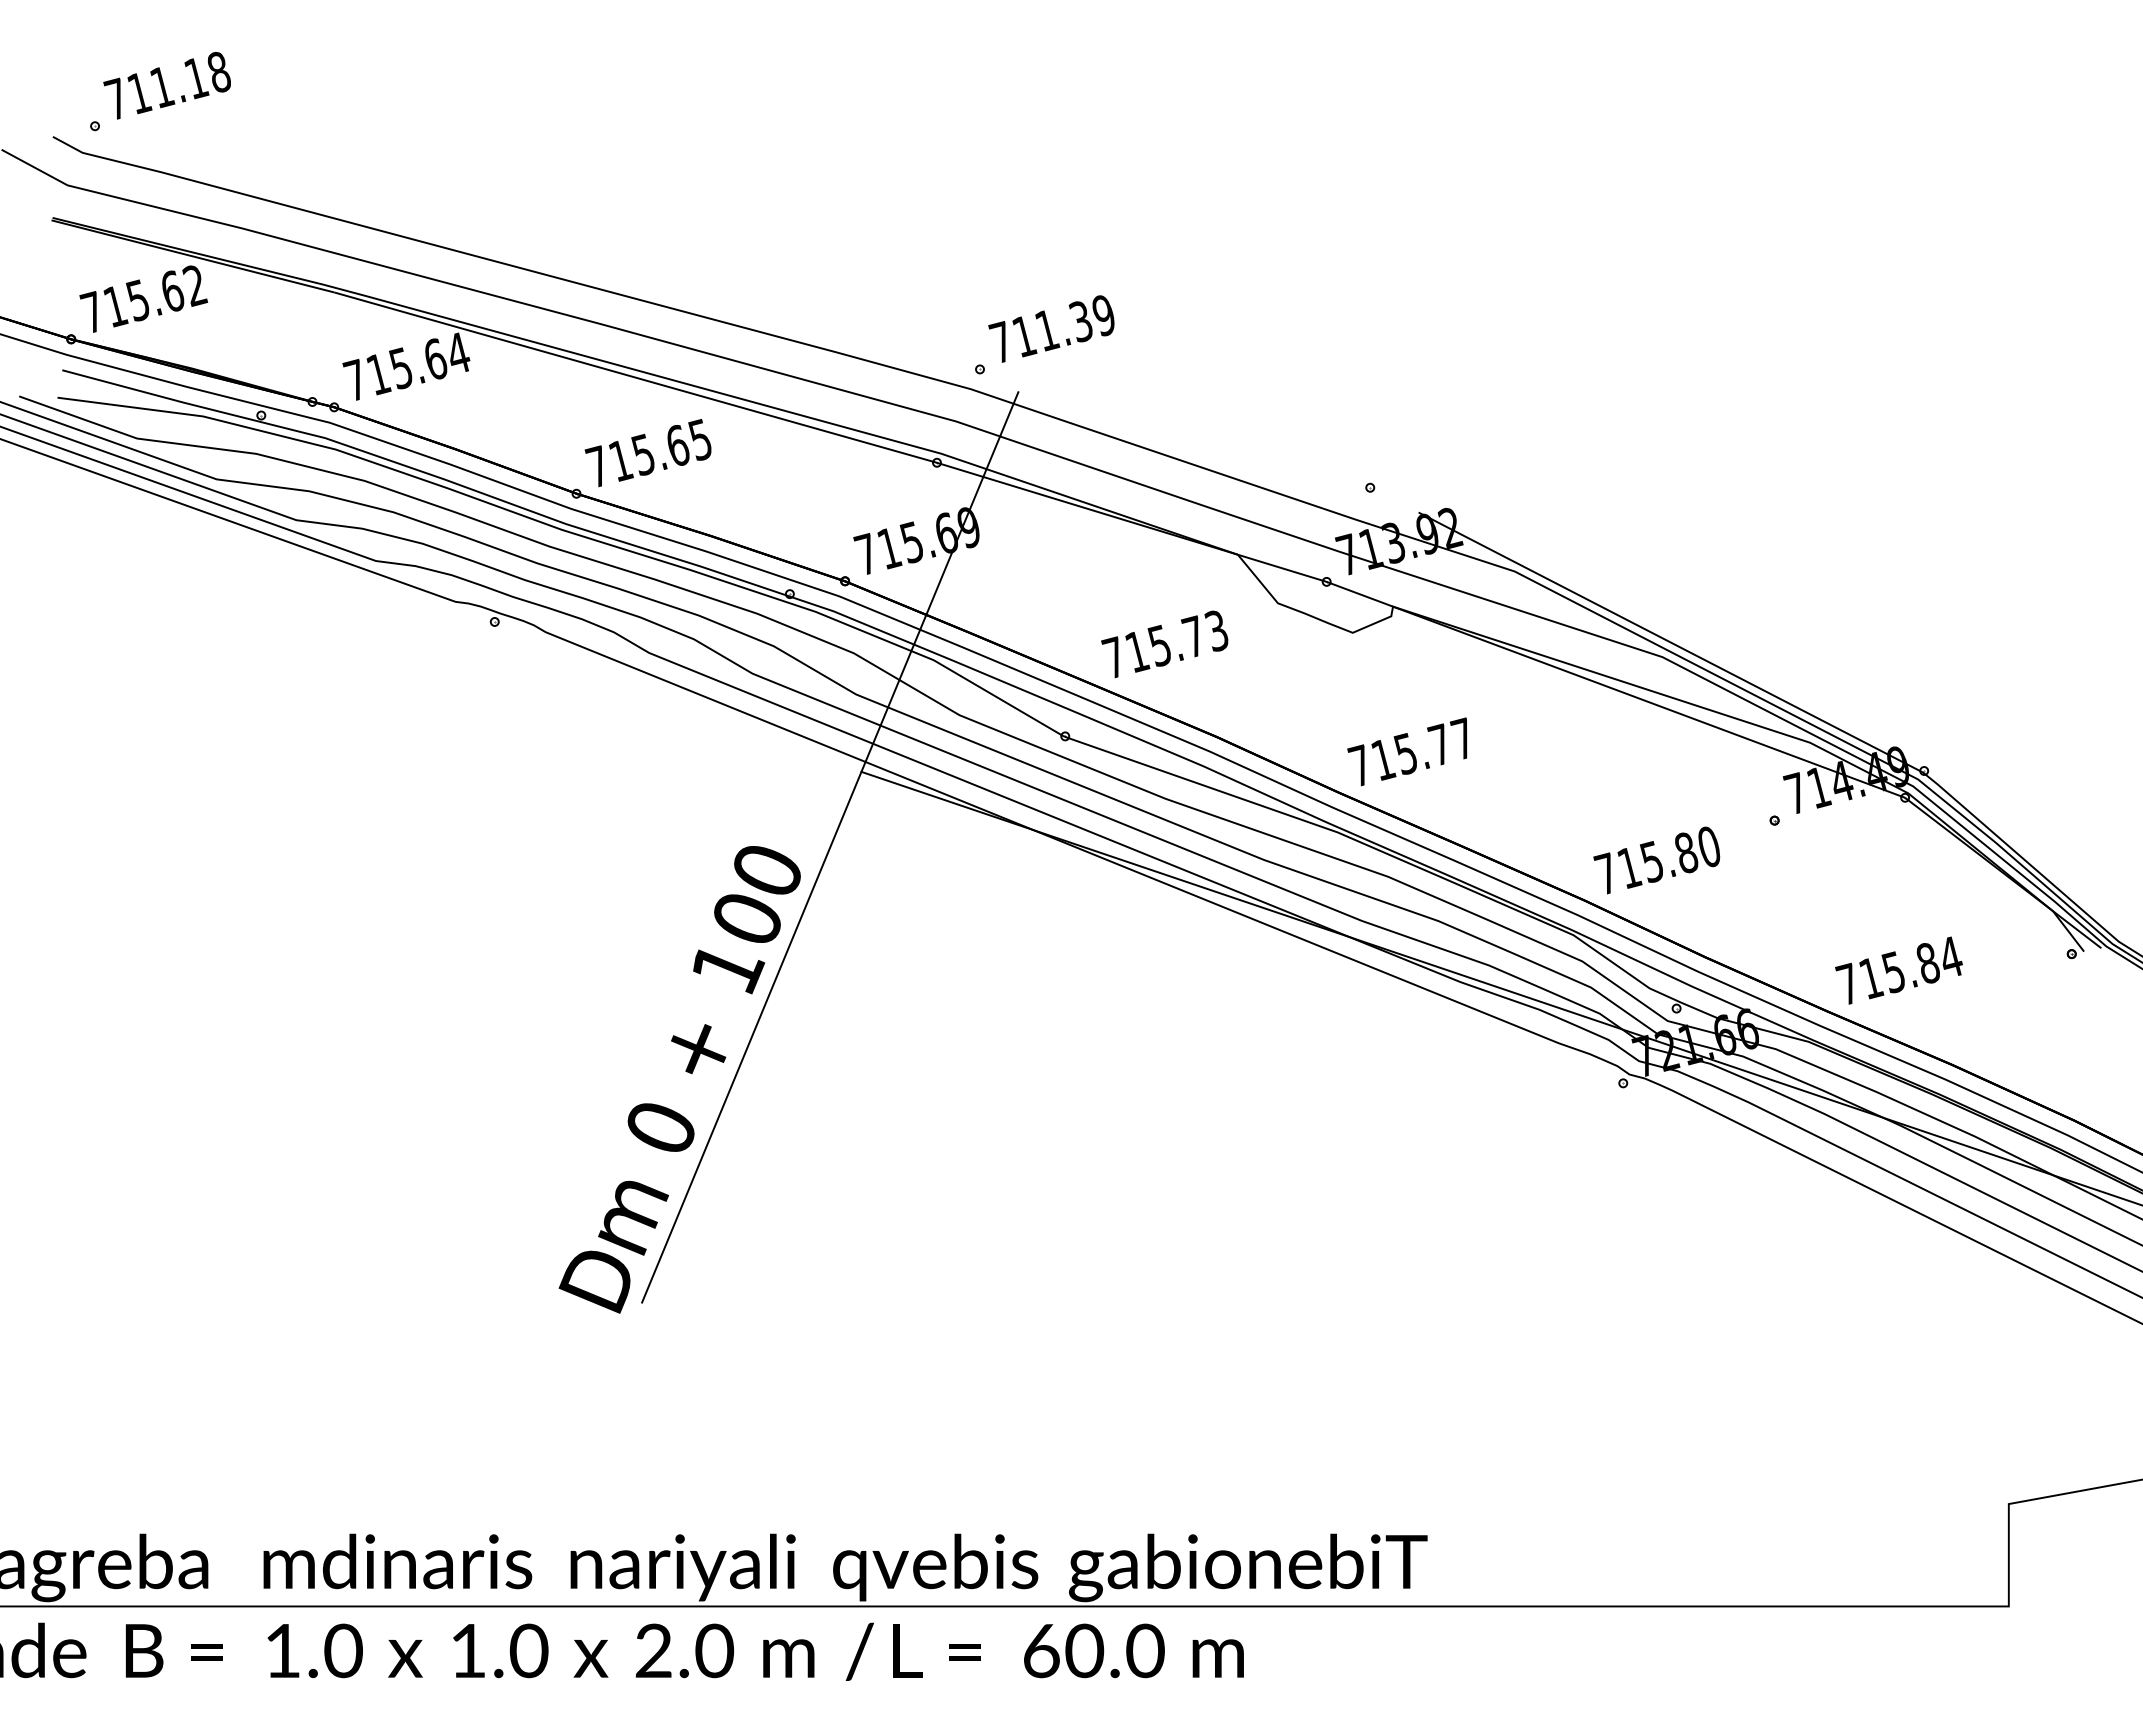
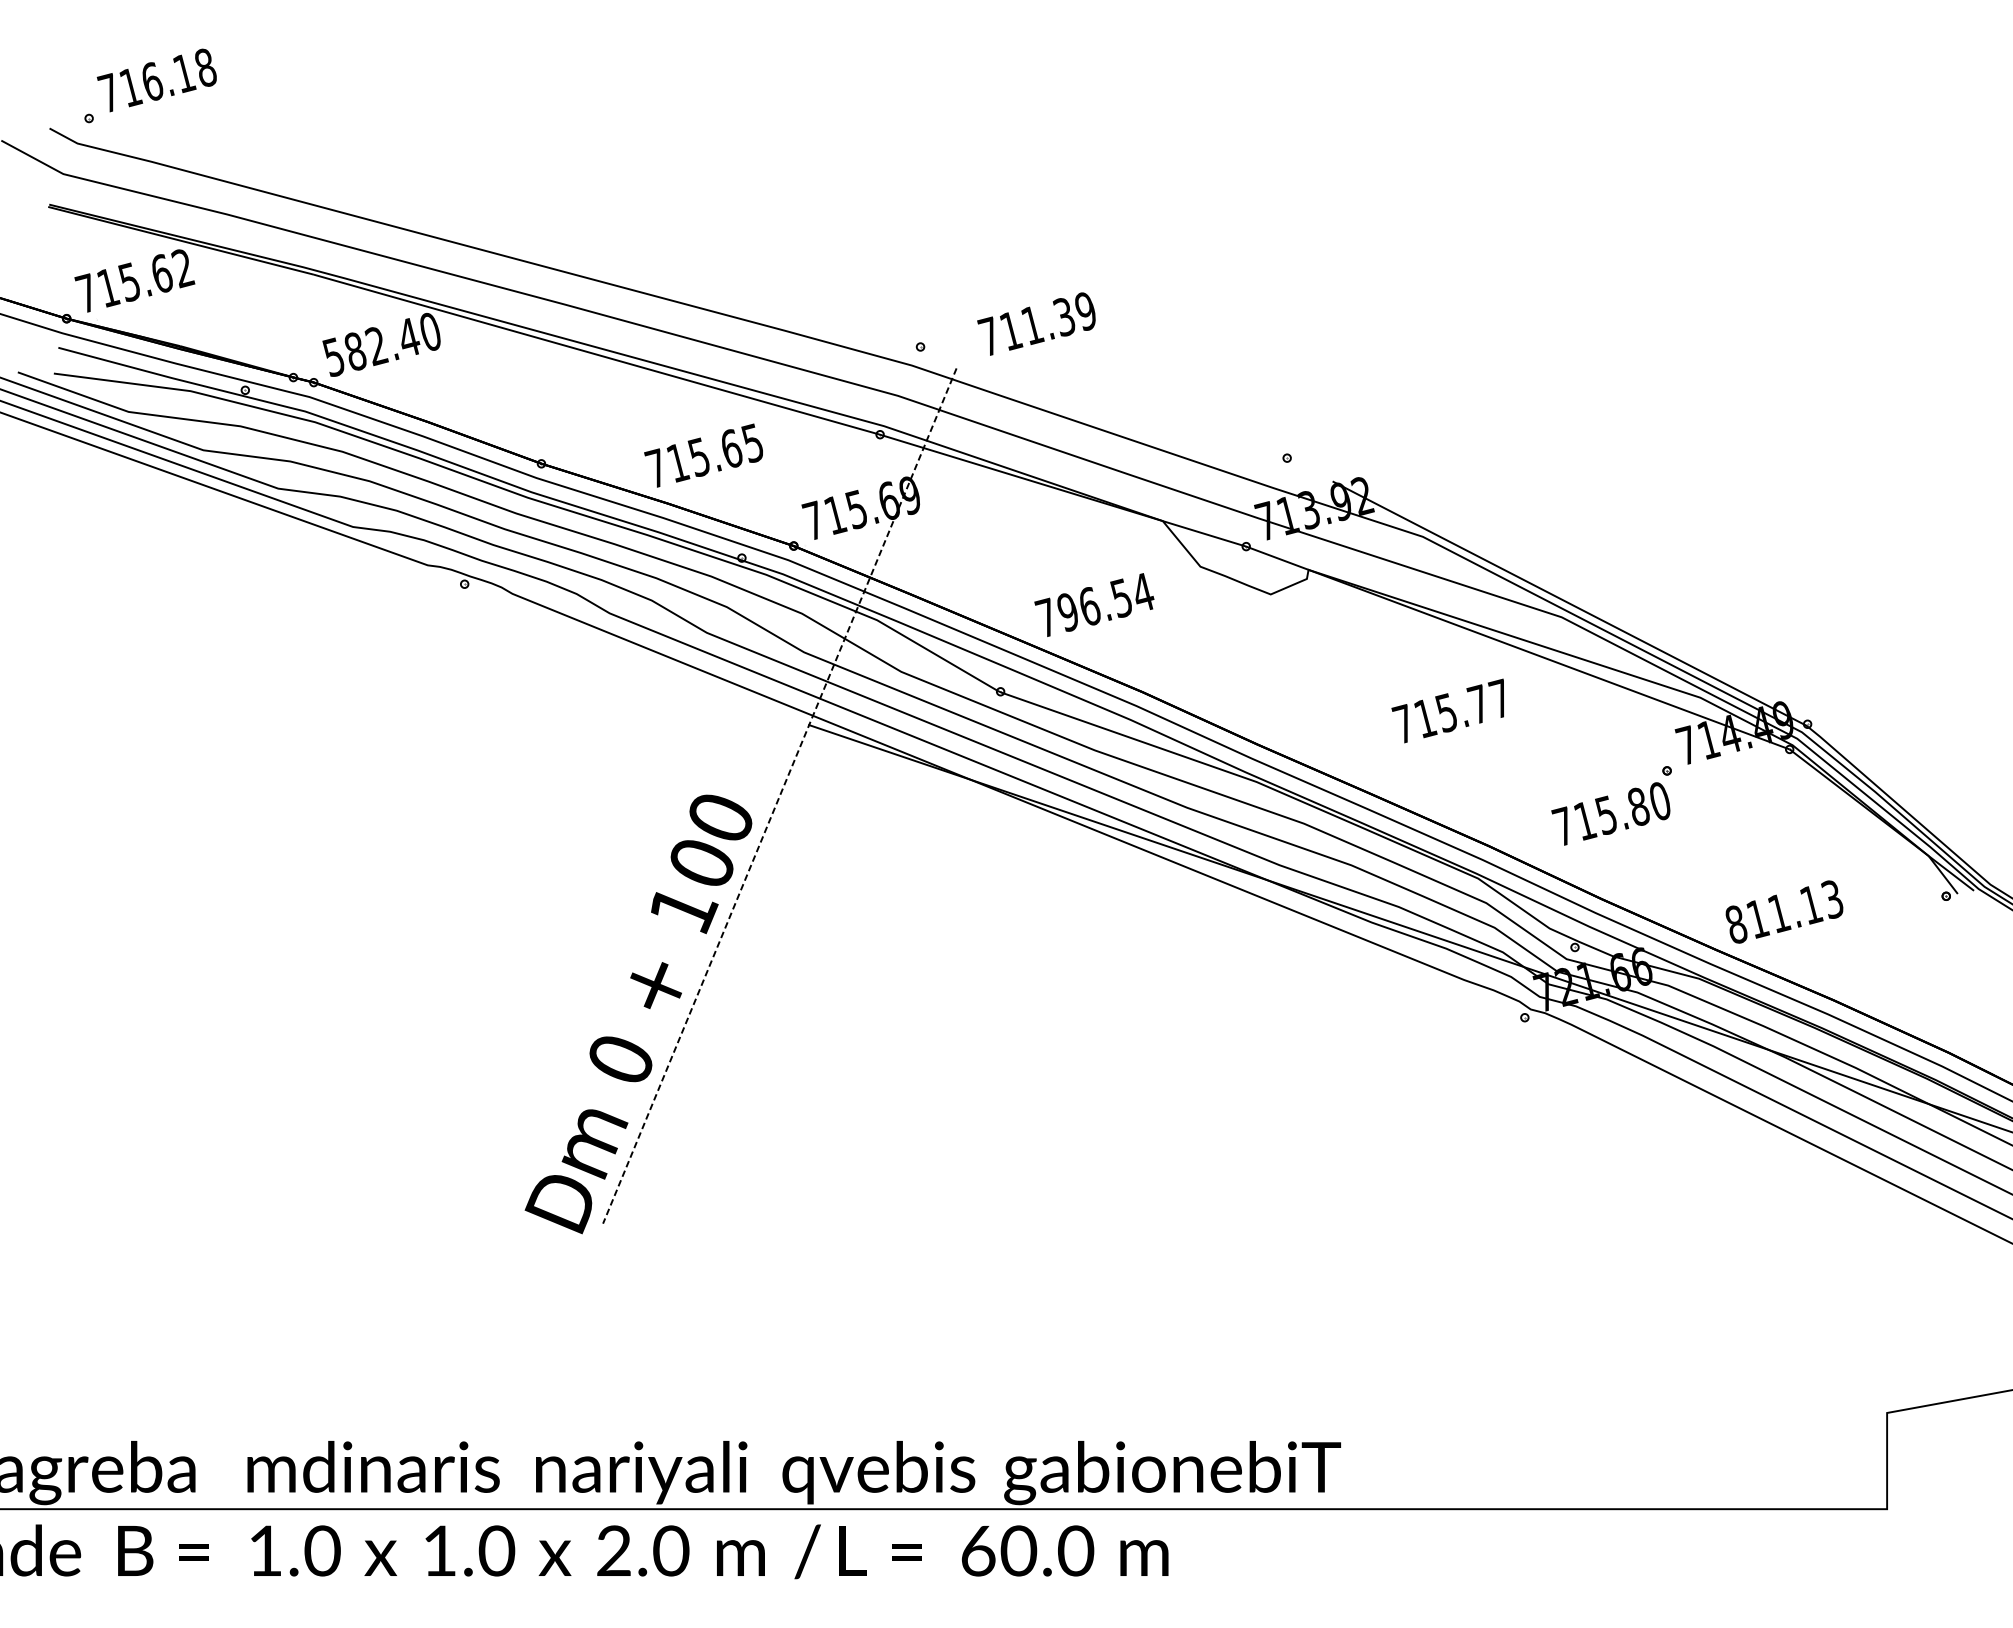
text: (162, 87) -> (152, 82), 711.18 -> 716.18
text: (1051, 328) -> (1036, 323), moved
text: (406, 366) -> (381, 344), 715.64 -> 582.40
text: (647, 453) -> (703, 456), moved
text: (1176, 641) -> (1105, 602), 715.73 -> 796.54
text: (1407, 751) -> (1448, 710), moved
line: (830, 847) -> (780, 796), solid -> dashed
text: (1656, 860) -> (1610, 814), moved
text: (1898, 970) -> (1783, 911), 715.84 -> 811.13

